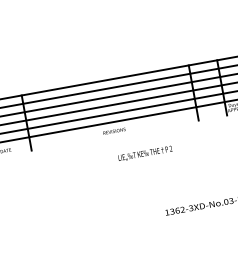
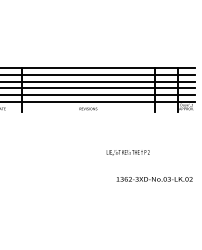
text: (144, 153) -> (127, 152), moved

